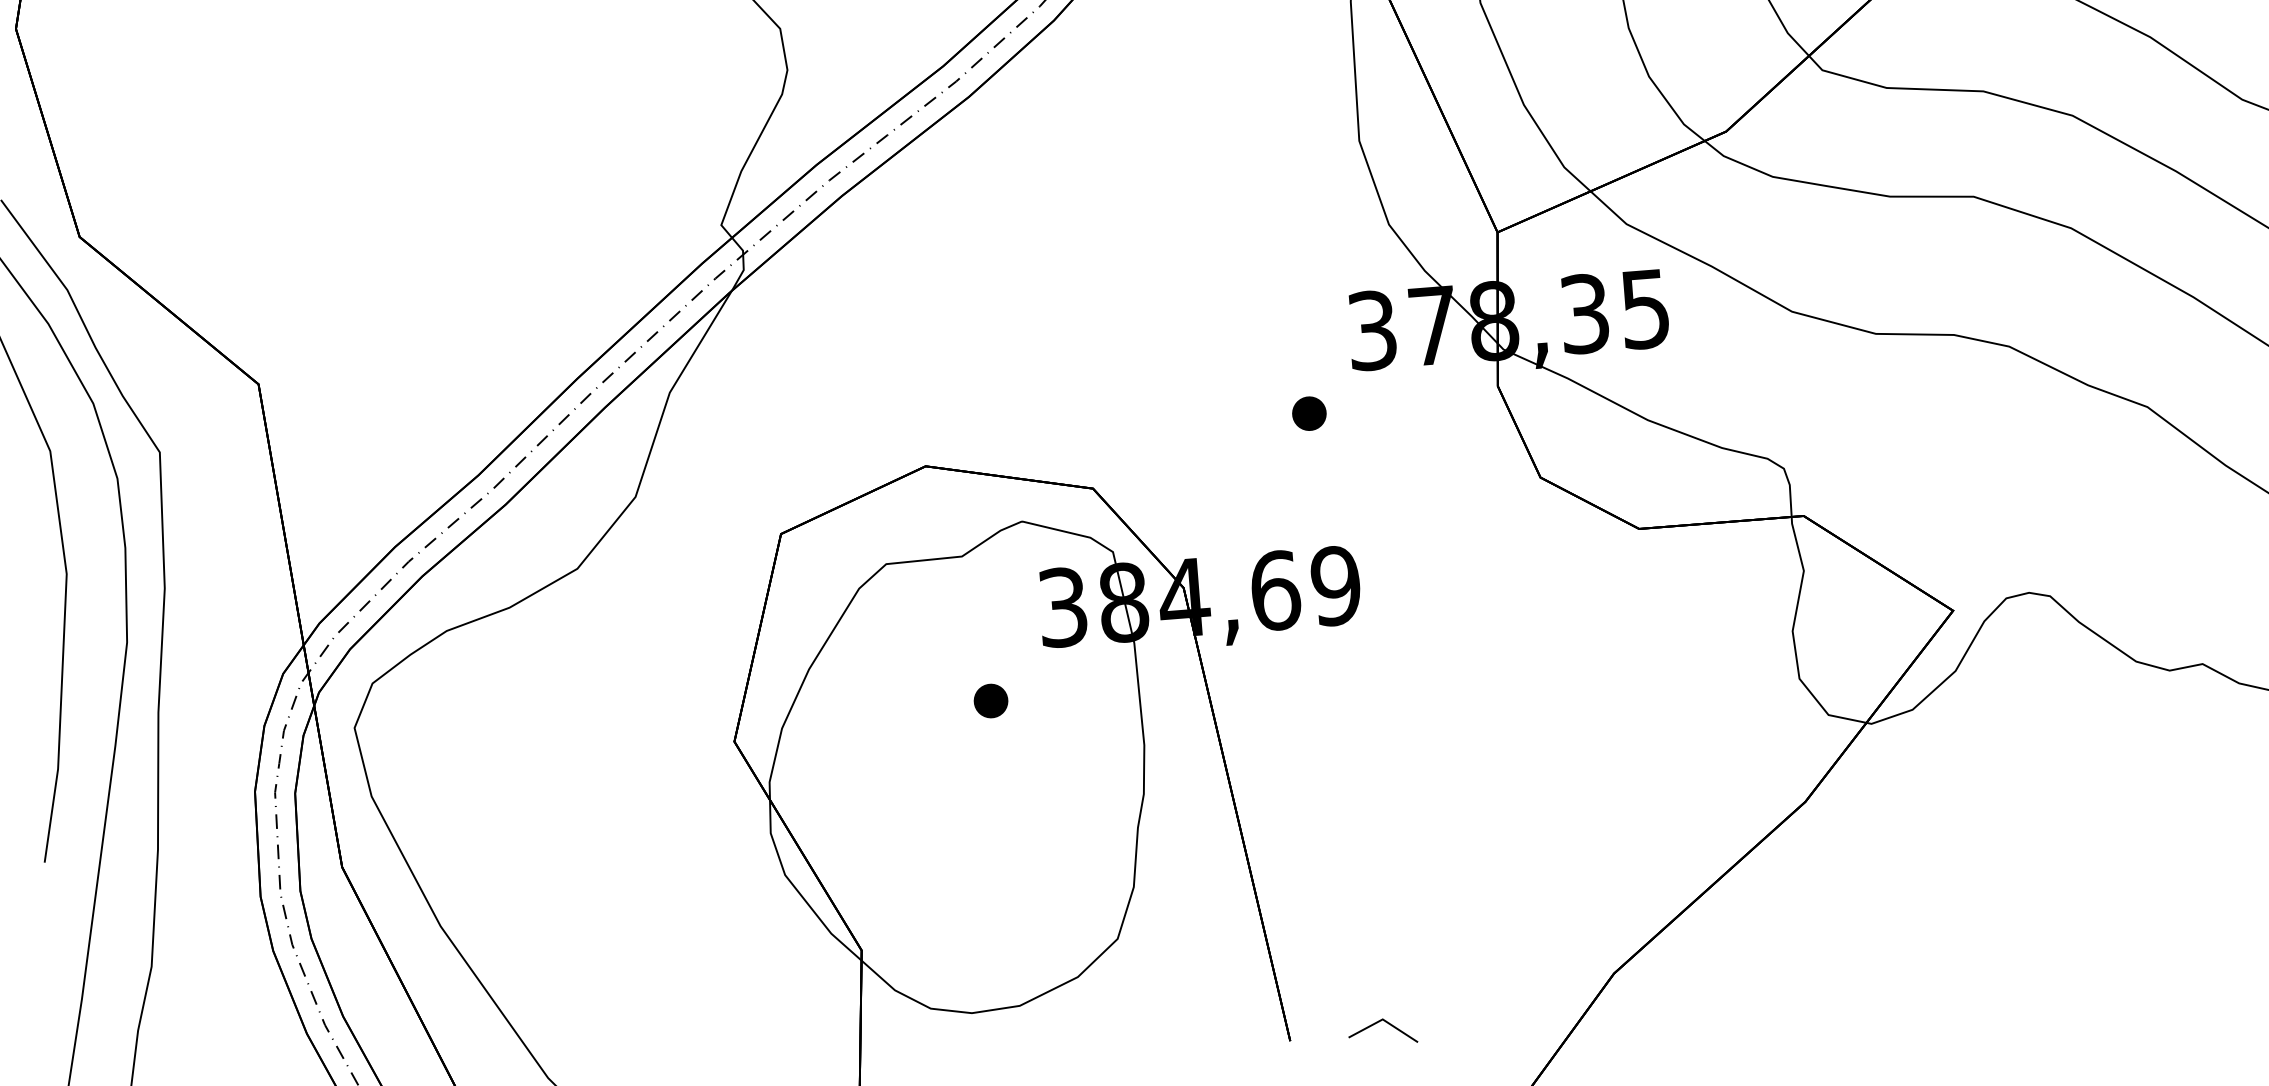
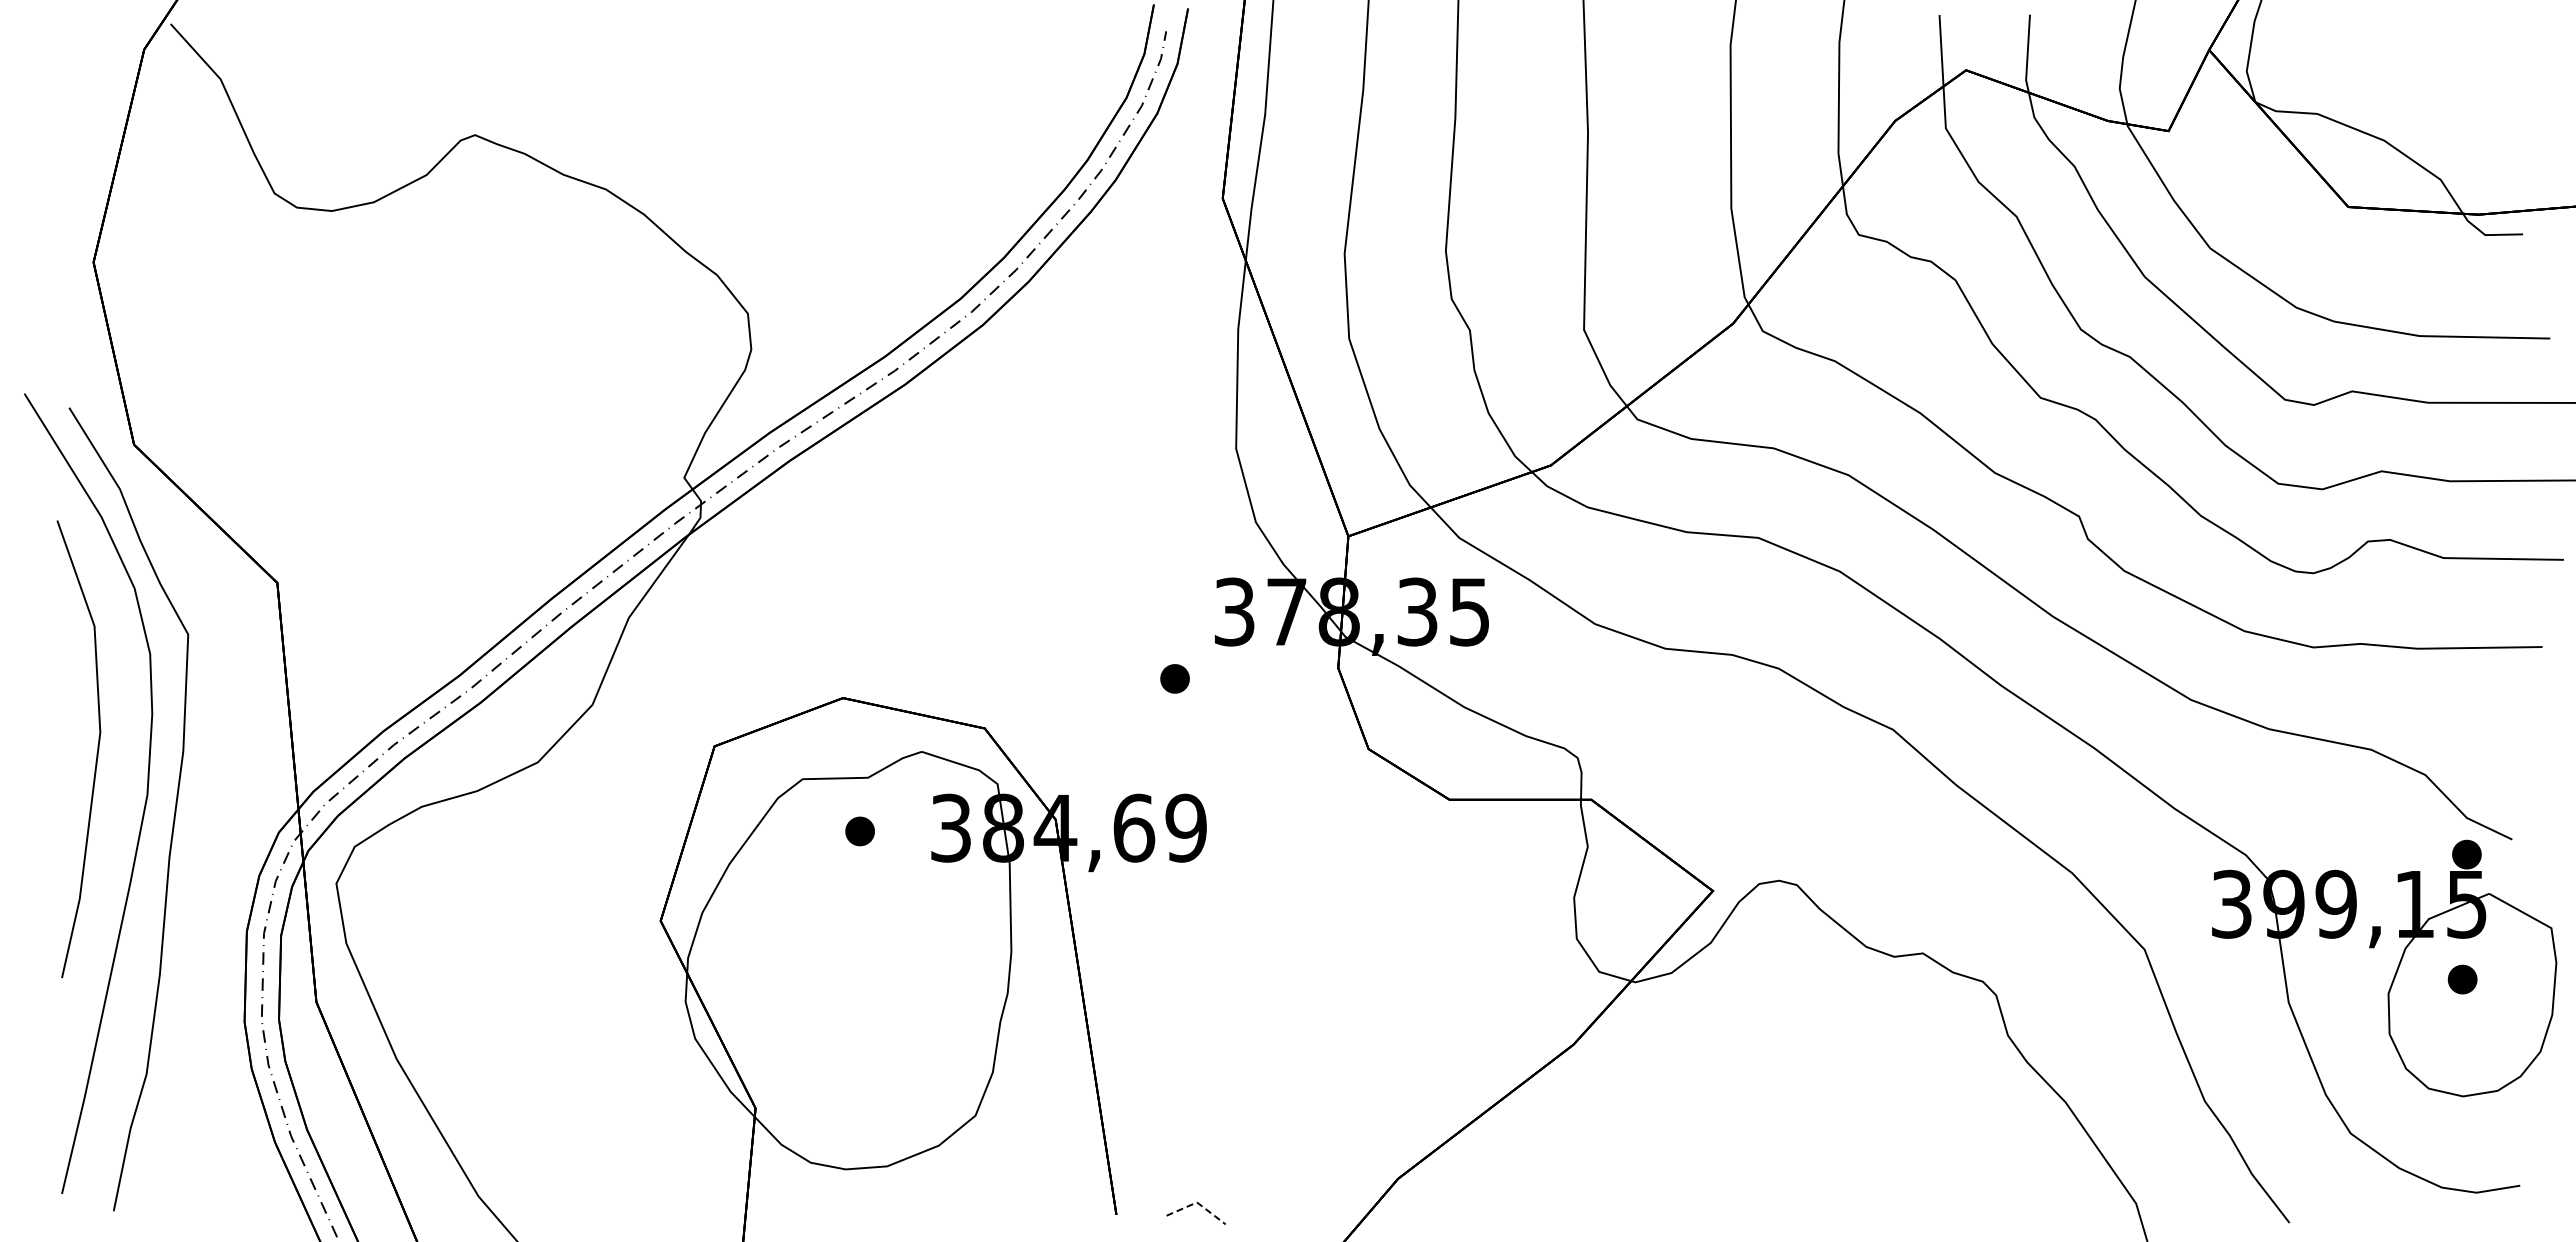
part: (990, 701) -> (859, 831), moved
line: (1383, 1020) -> (1197, 1203), solid -> dashed

